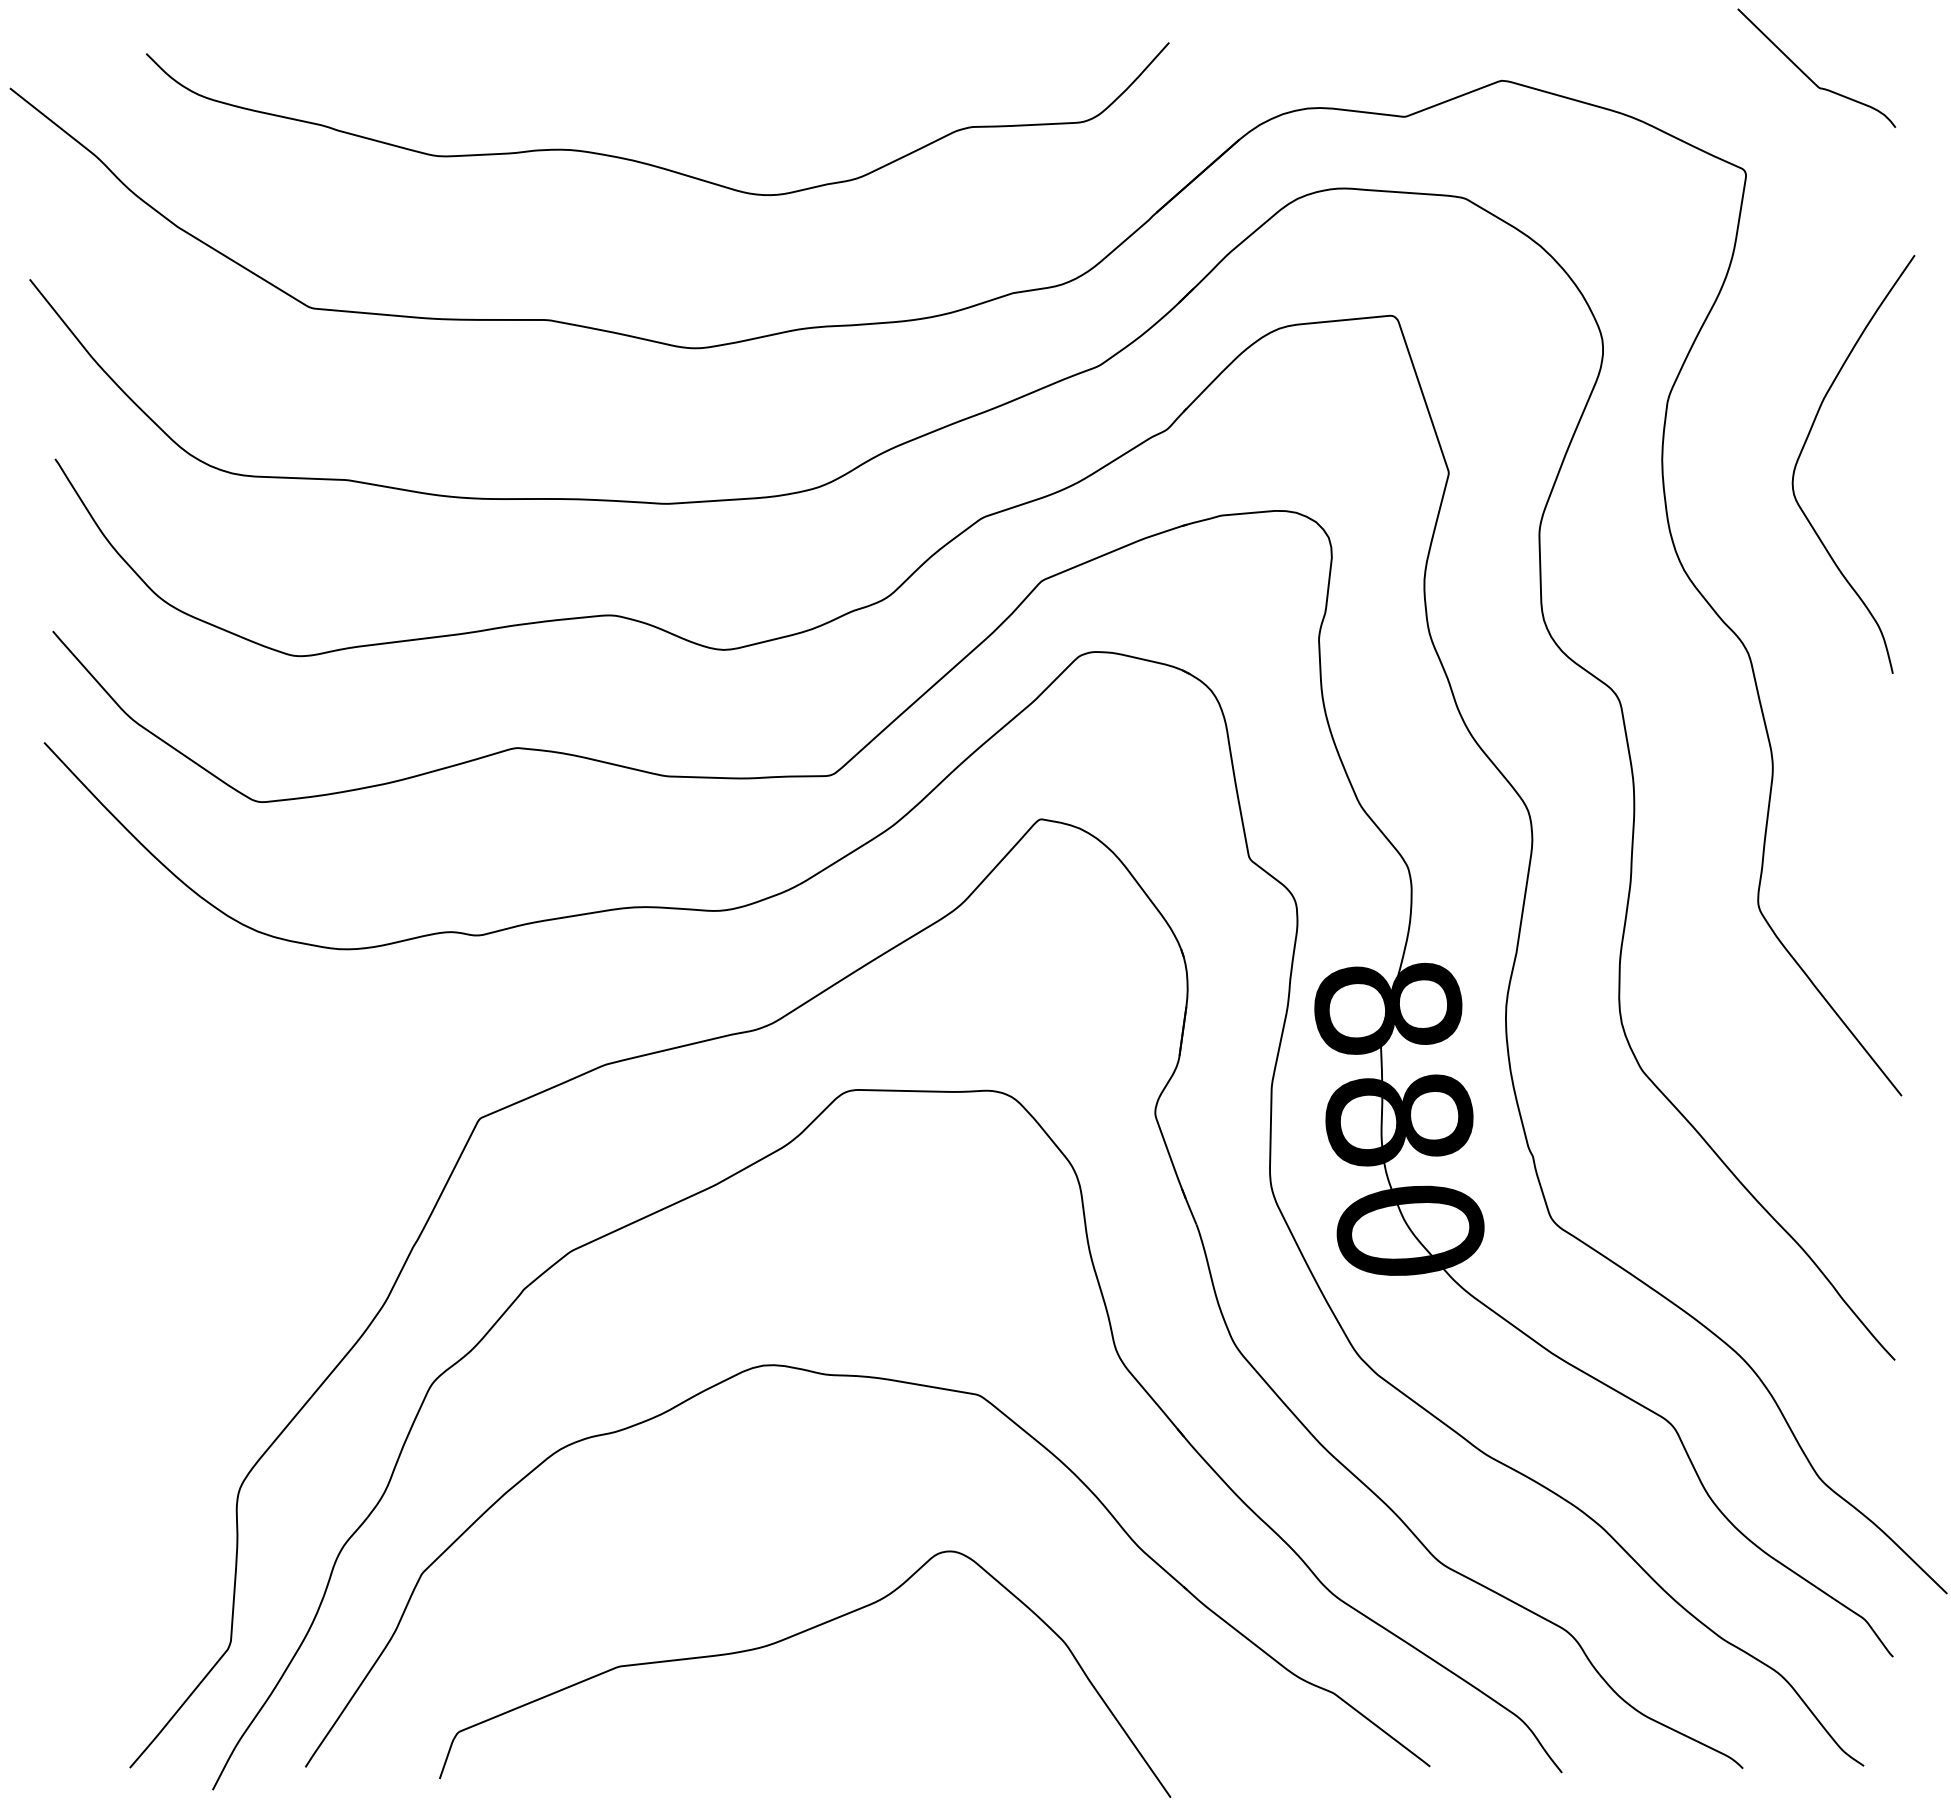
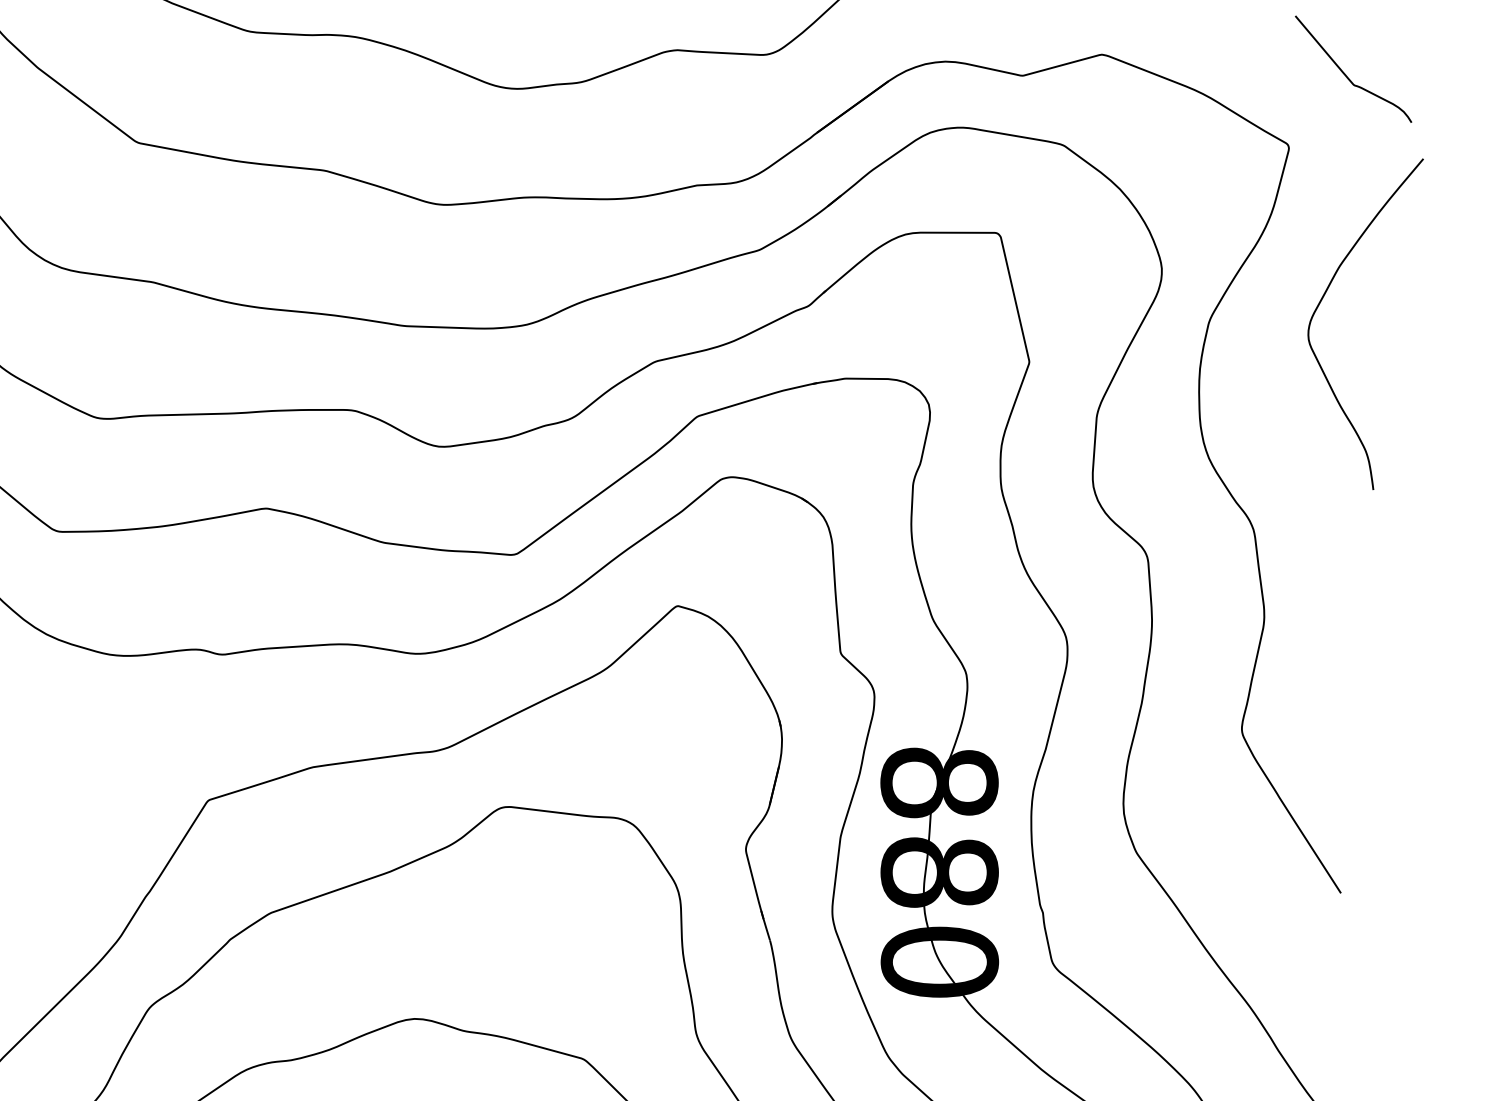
curve: (1804, 447) -> (1320, 303), moved

